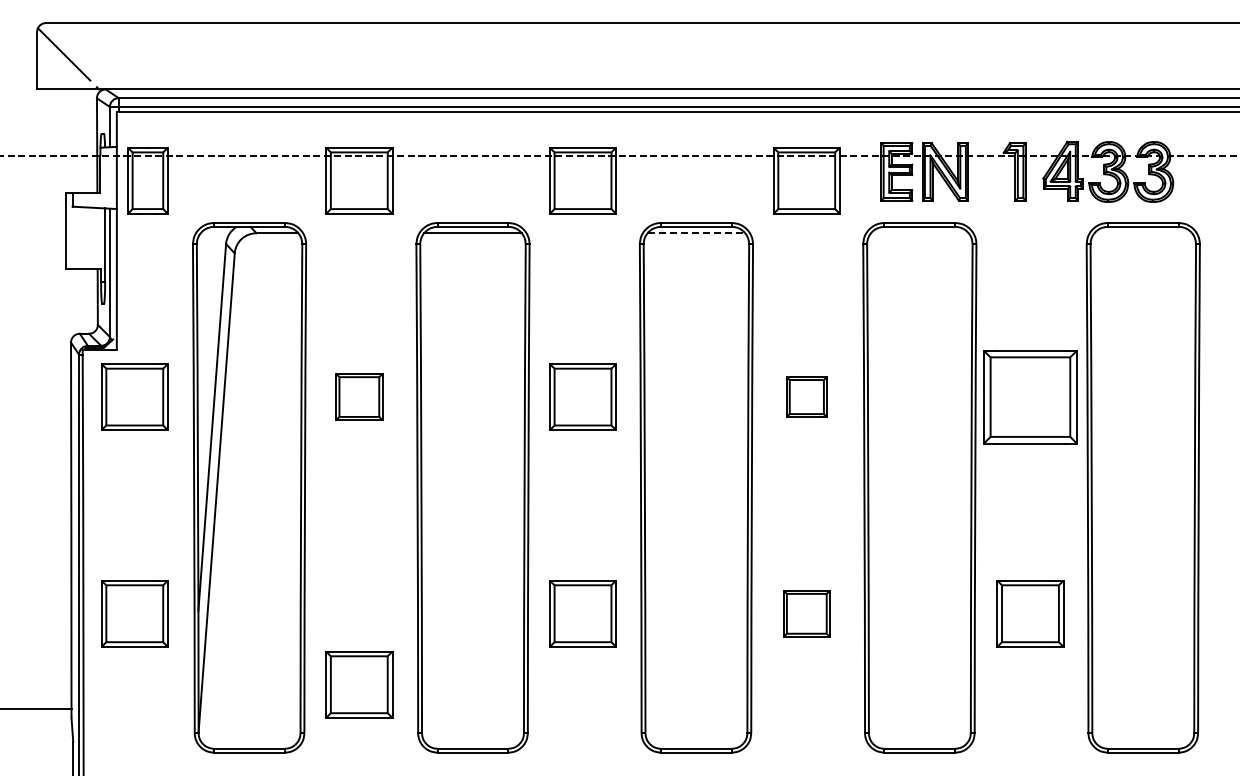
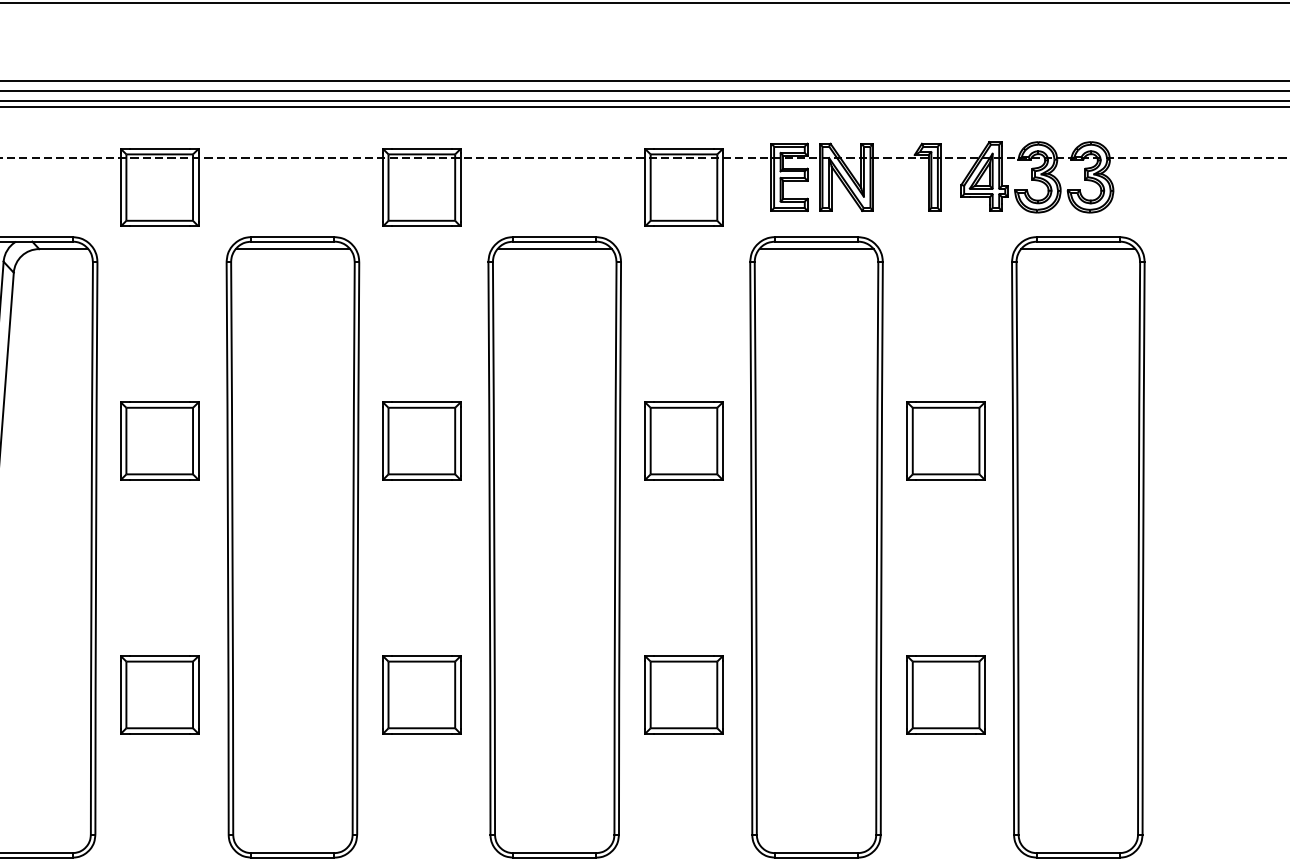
line: (696, 233) -> (554, 249), dashed -> solid
line: (919, 233) -> (816, 249), added
line: (1143, 233) -> (1078, 249), added
part: (359, 396) -> (159, 440), size x1.43
part: (806, 396) -> (683, 440), size x1.67
part: (1030, 396) -> (946, 440), size x0.71
part: (806, 613) -> (683, 694), size x1.43
part: (359, 684) -> (159, 694), moved

